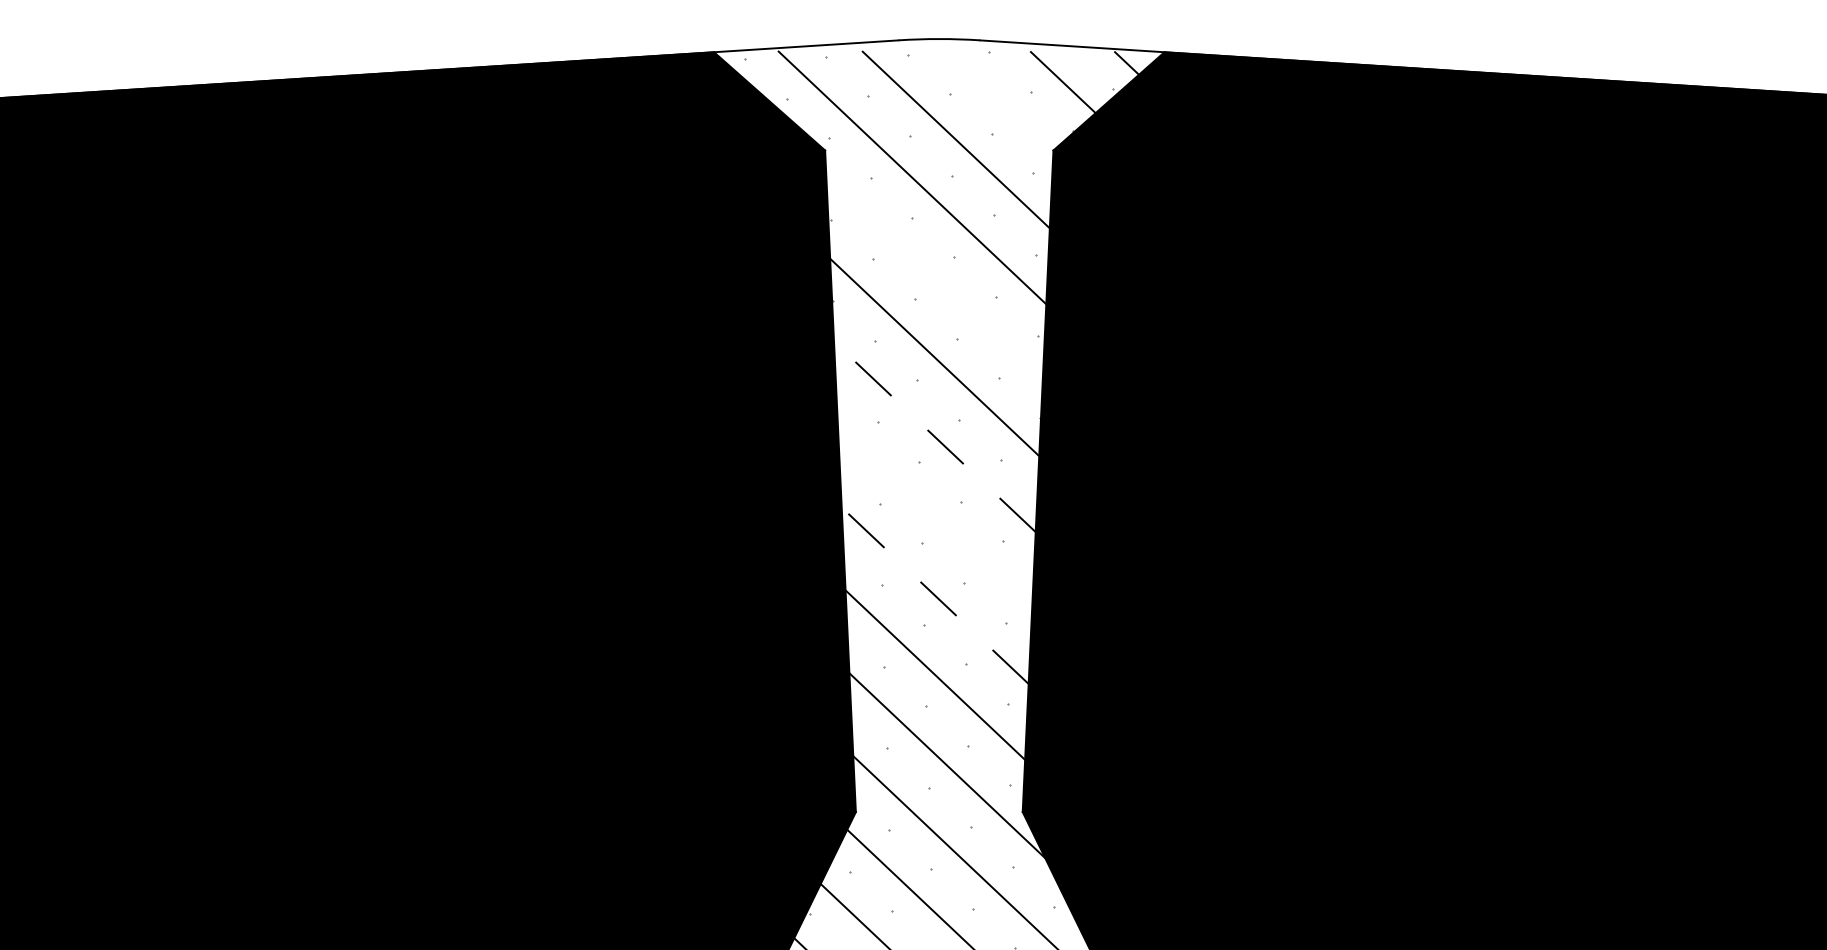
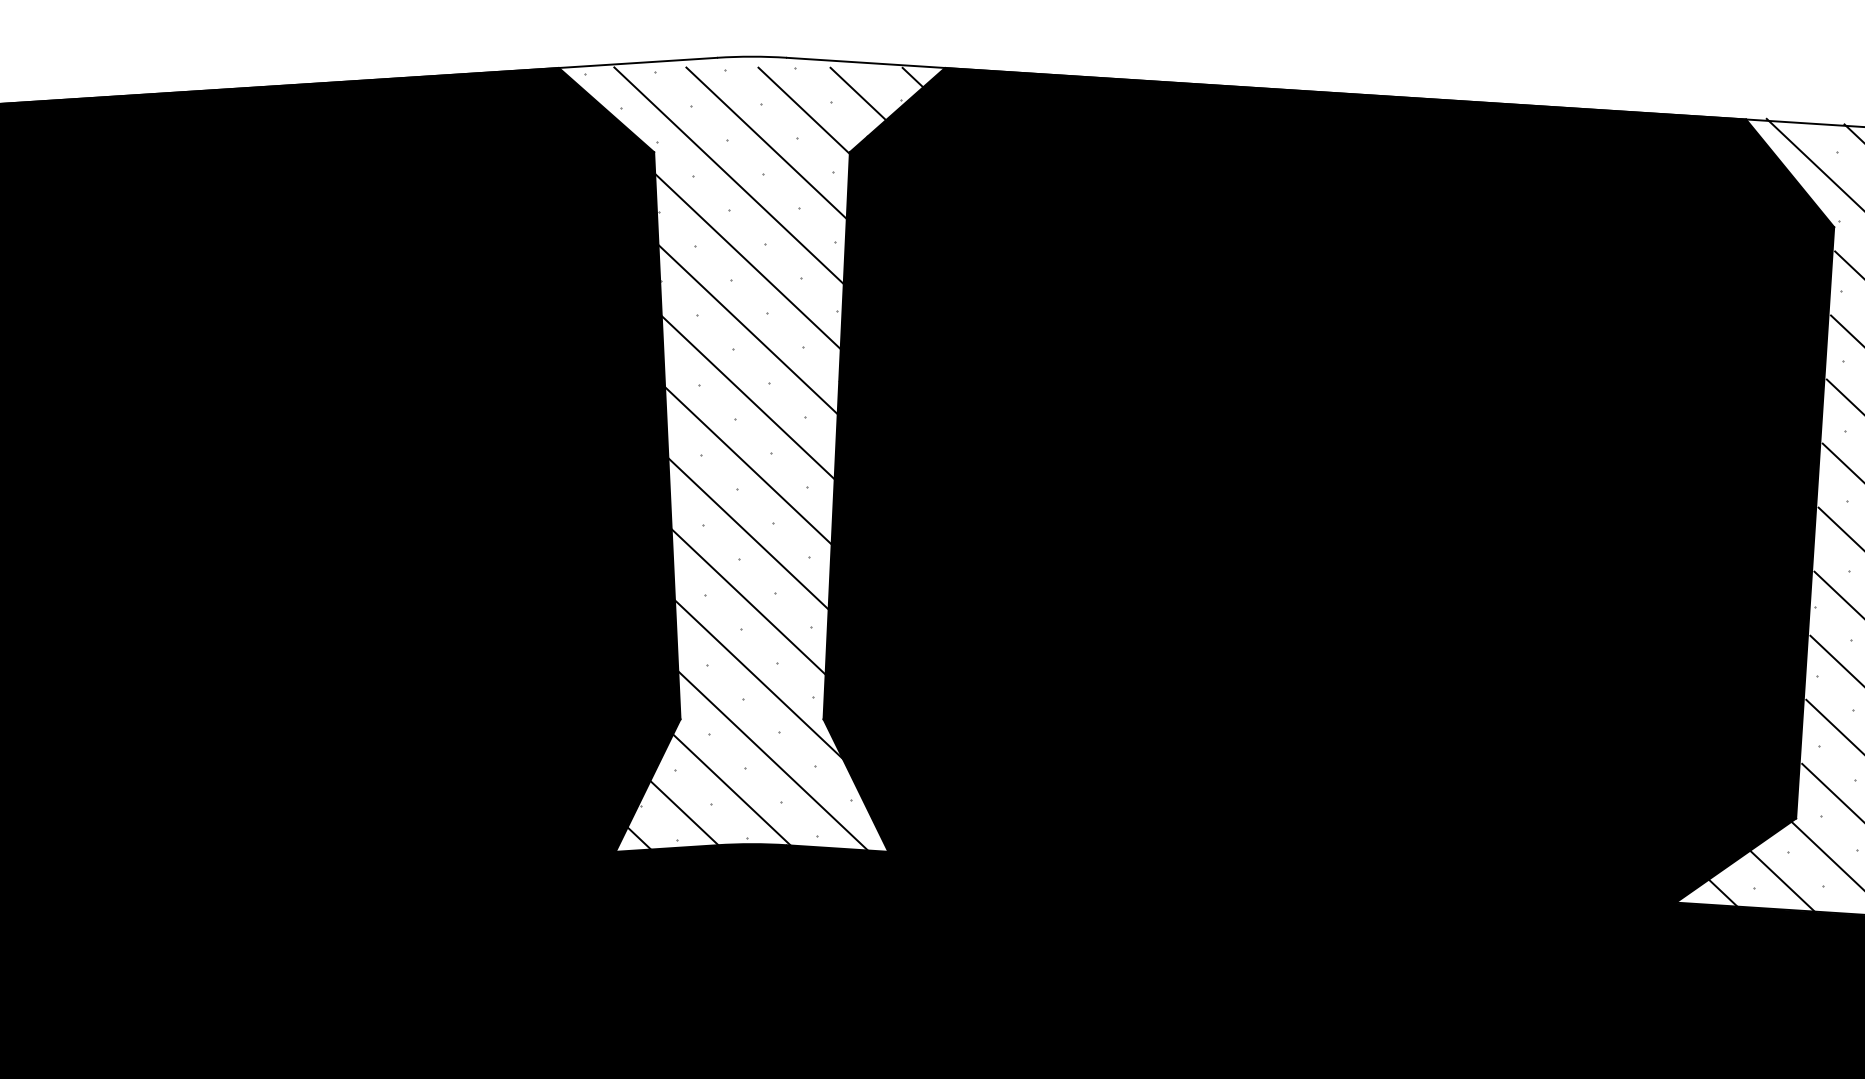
line: (999, 101) -> (803, 110), added
line: (934, 277) -> (747, 261), added
line: (935, 436) -> (748, 397), dashed -> solid
line: (935, 515) -> (748, 465), added
line: (935, 595) -> (748, 533), dashed -> solid

